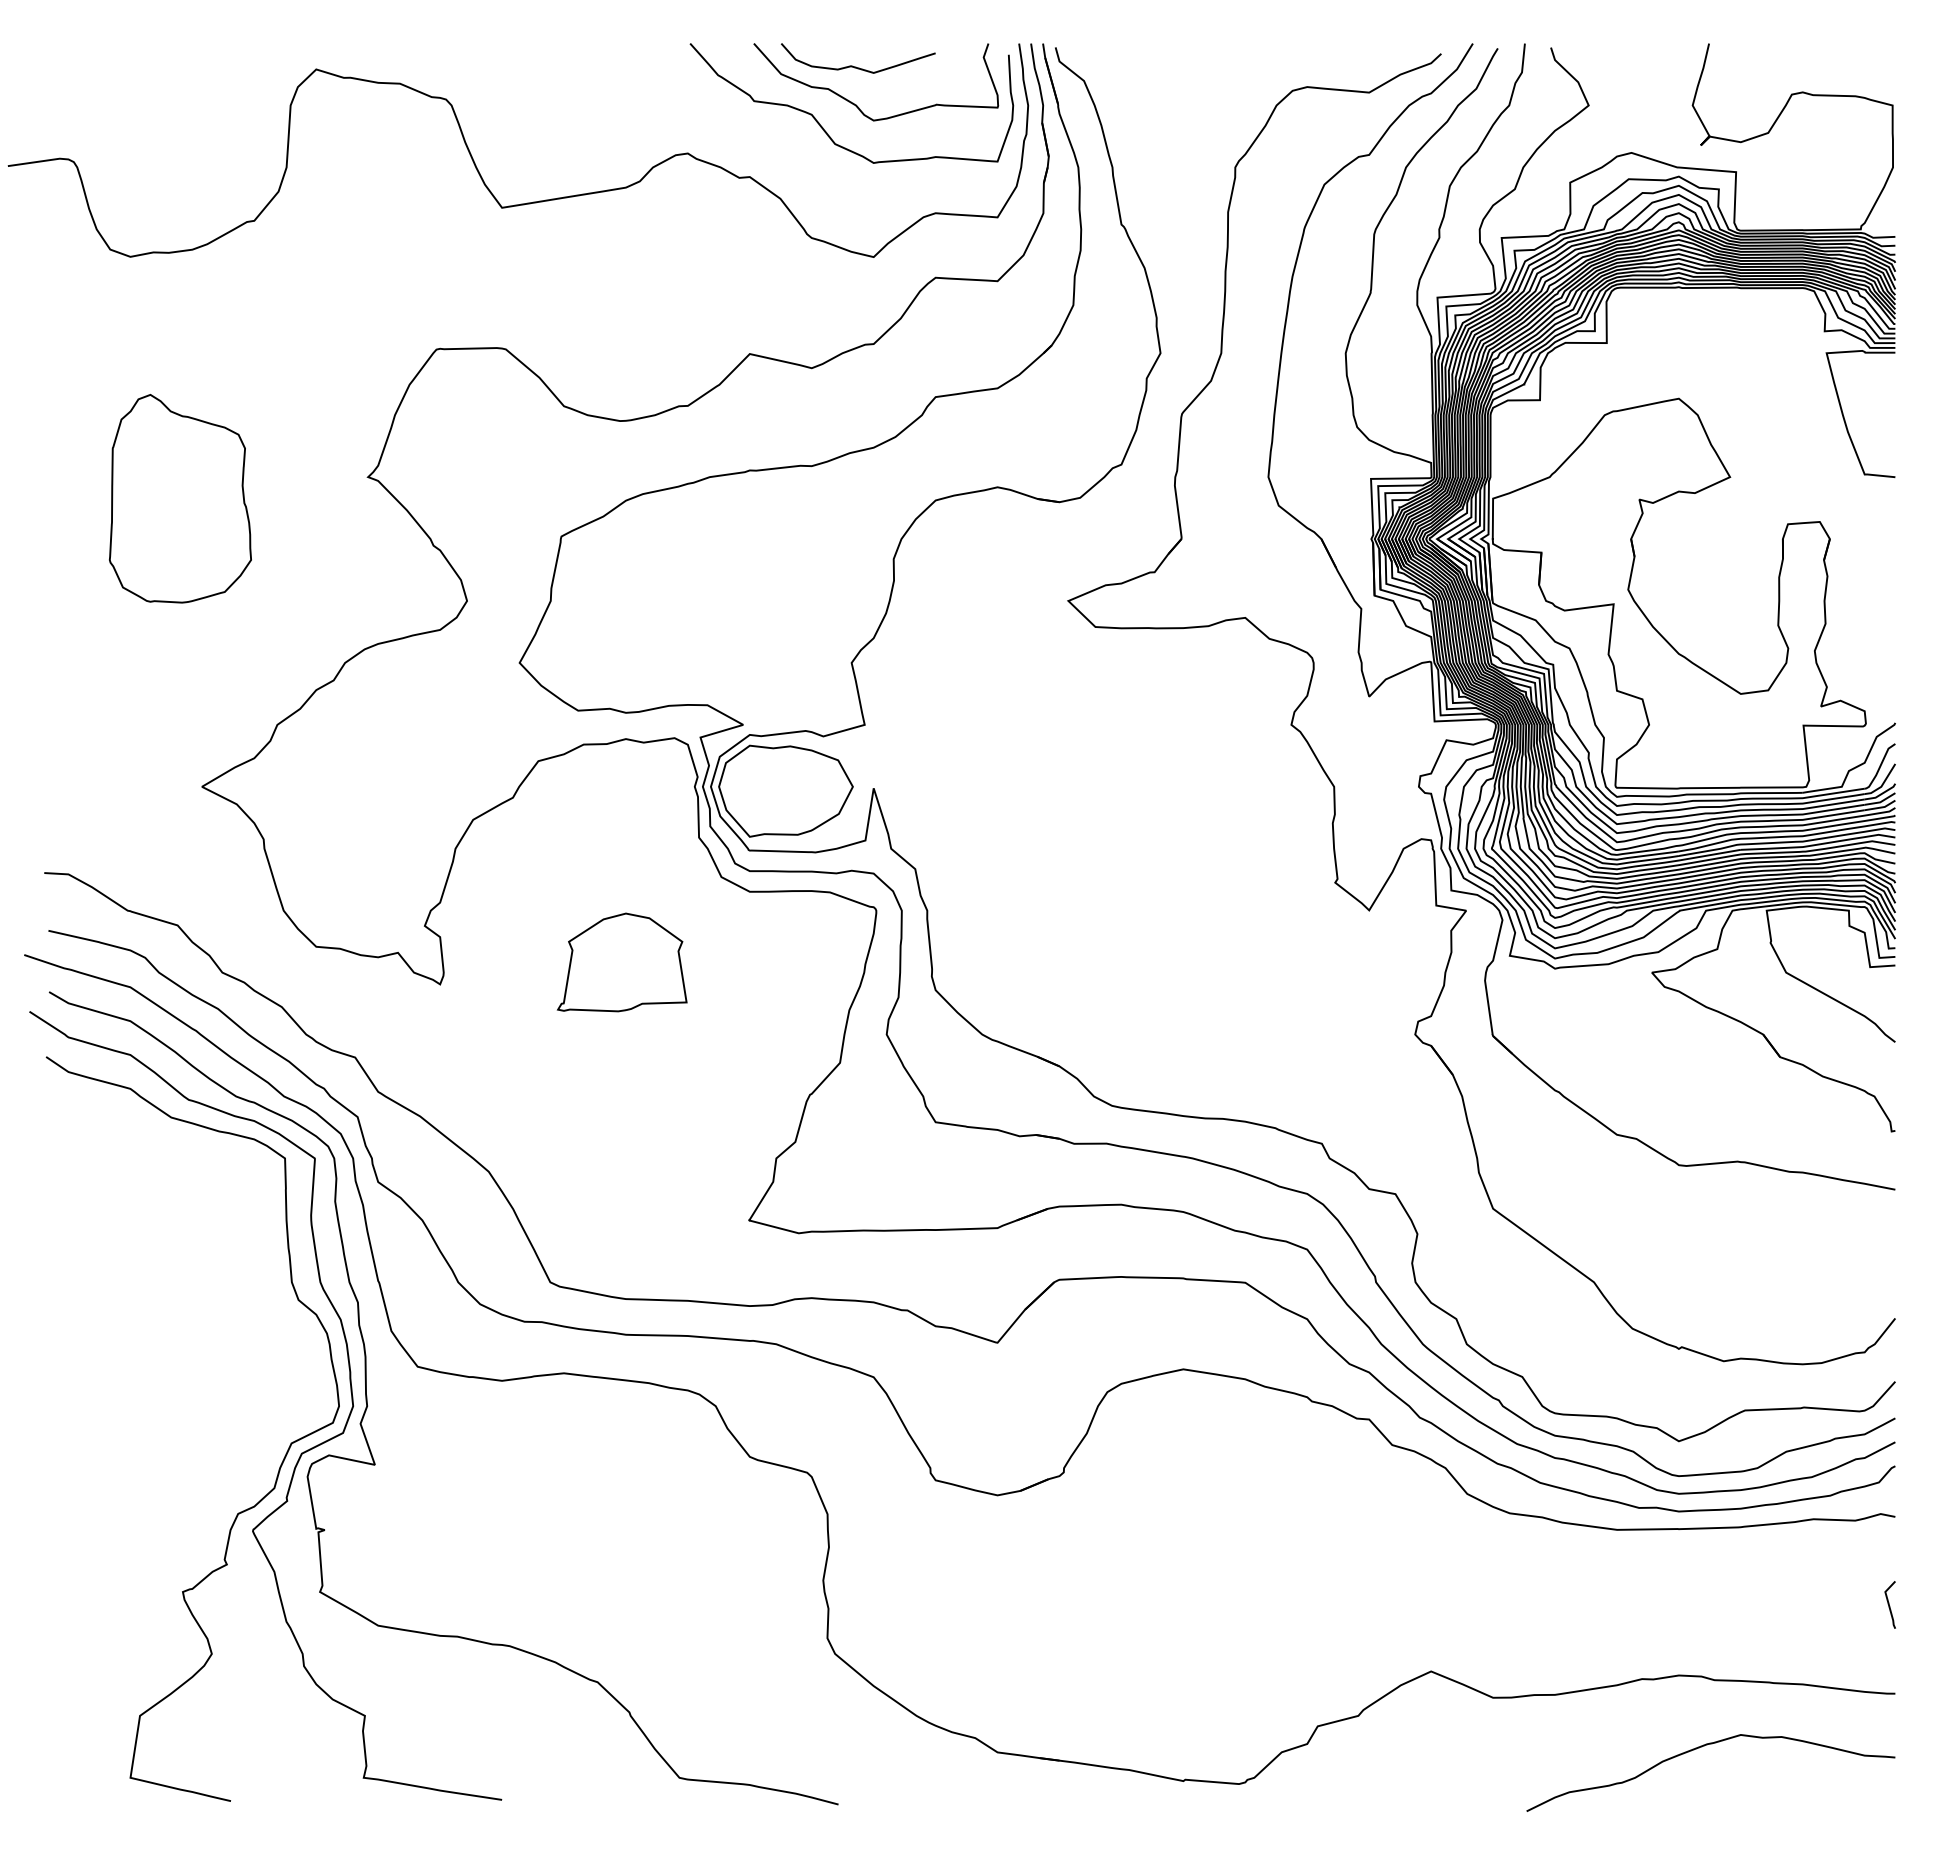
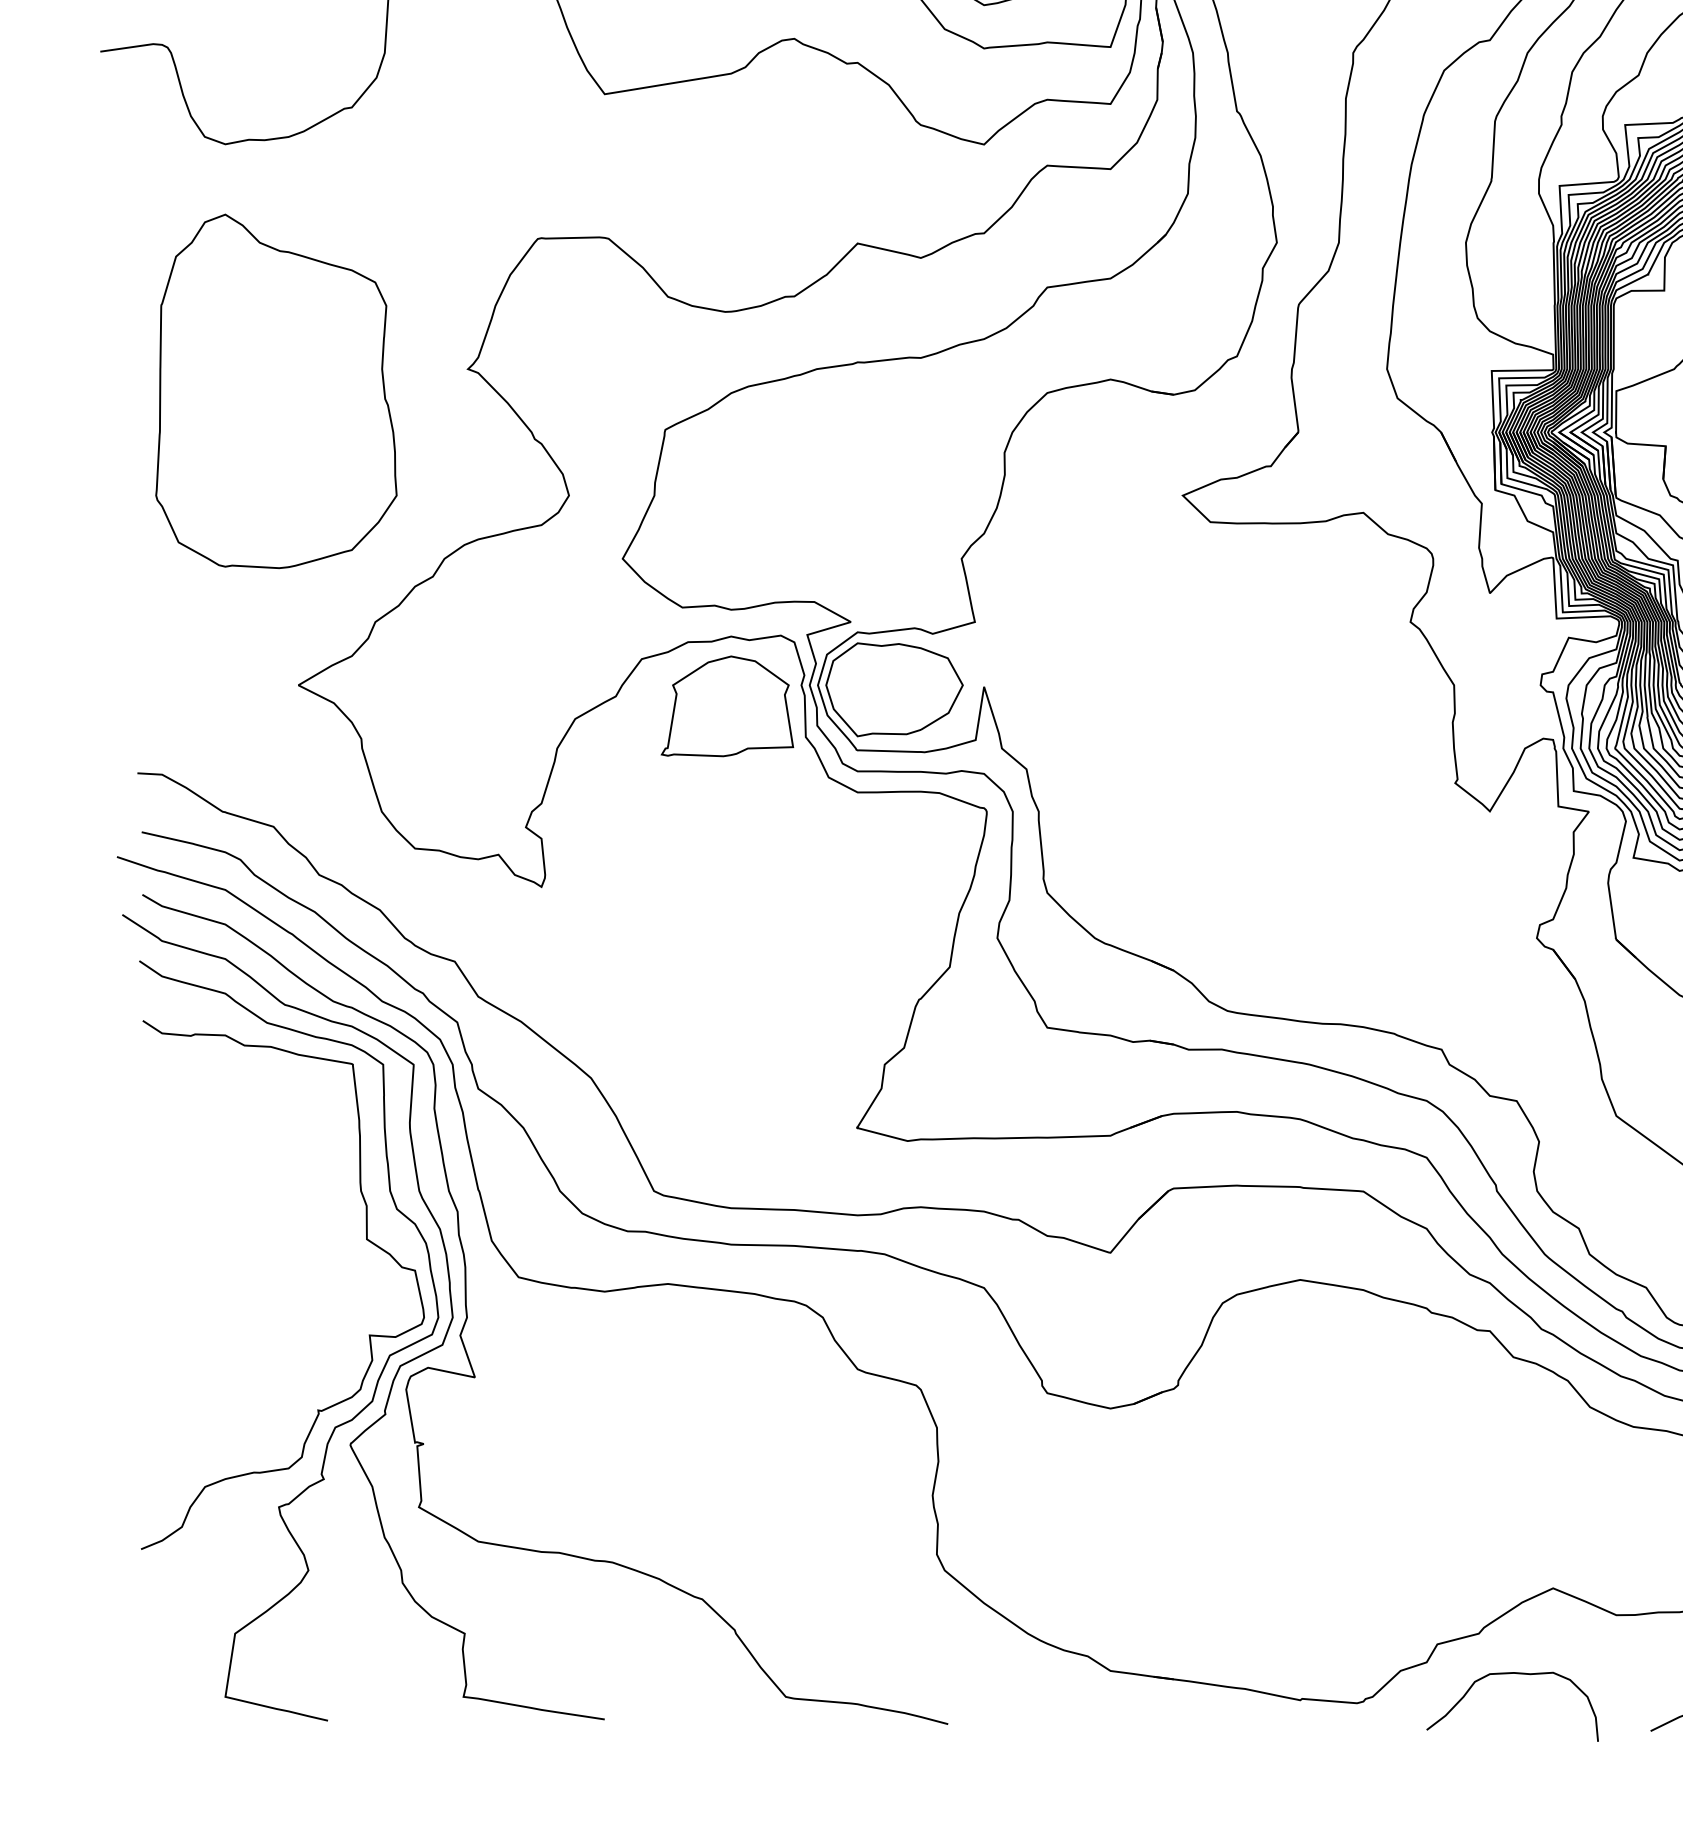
part: (180, 498) -> (276, 390), size x1.67
part: (621, 962) -> (726, 706), moved
curve: (268, 1330) -> (366, 1240), added
curve: (1391, 1755) -> (1512, 1674), added

